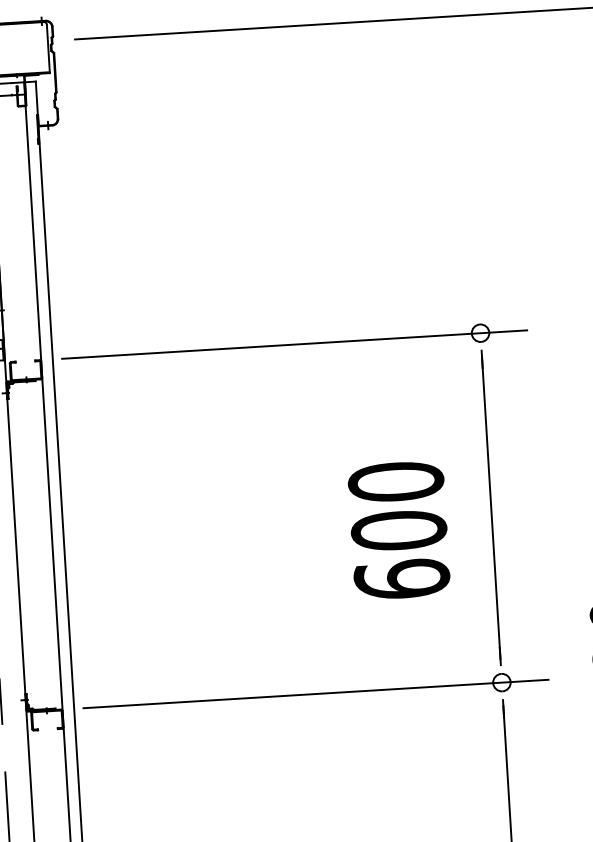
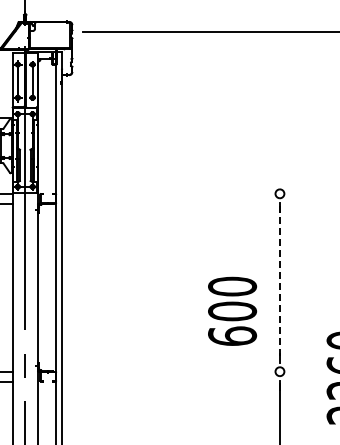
line: (293, 344) -> (184, 193), removed
line: (490, 509) -> (279, 283), solid -> dashed
text: (398, 528) -> (232, 310), moved
line: (314, 693) -> (184, 371), removed

